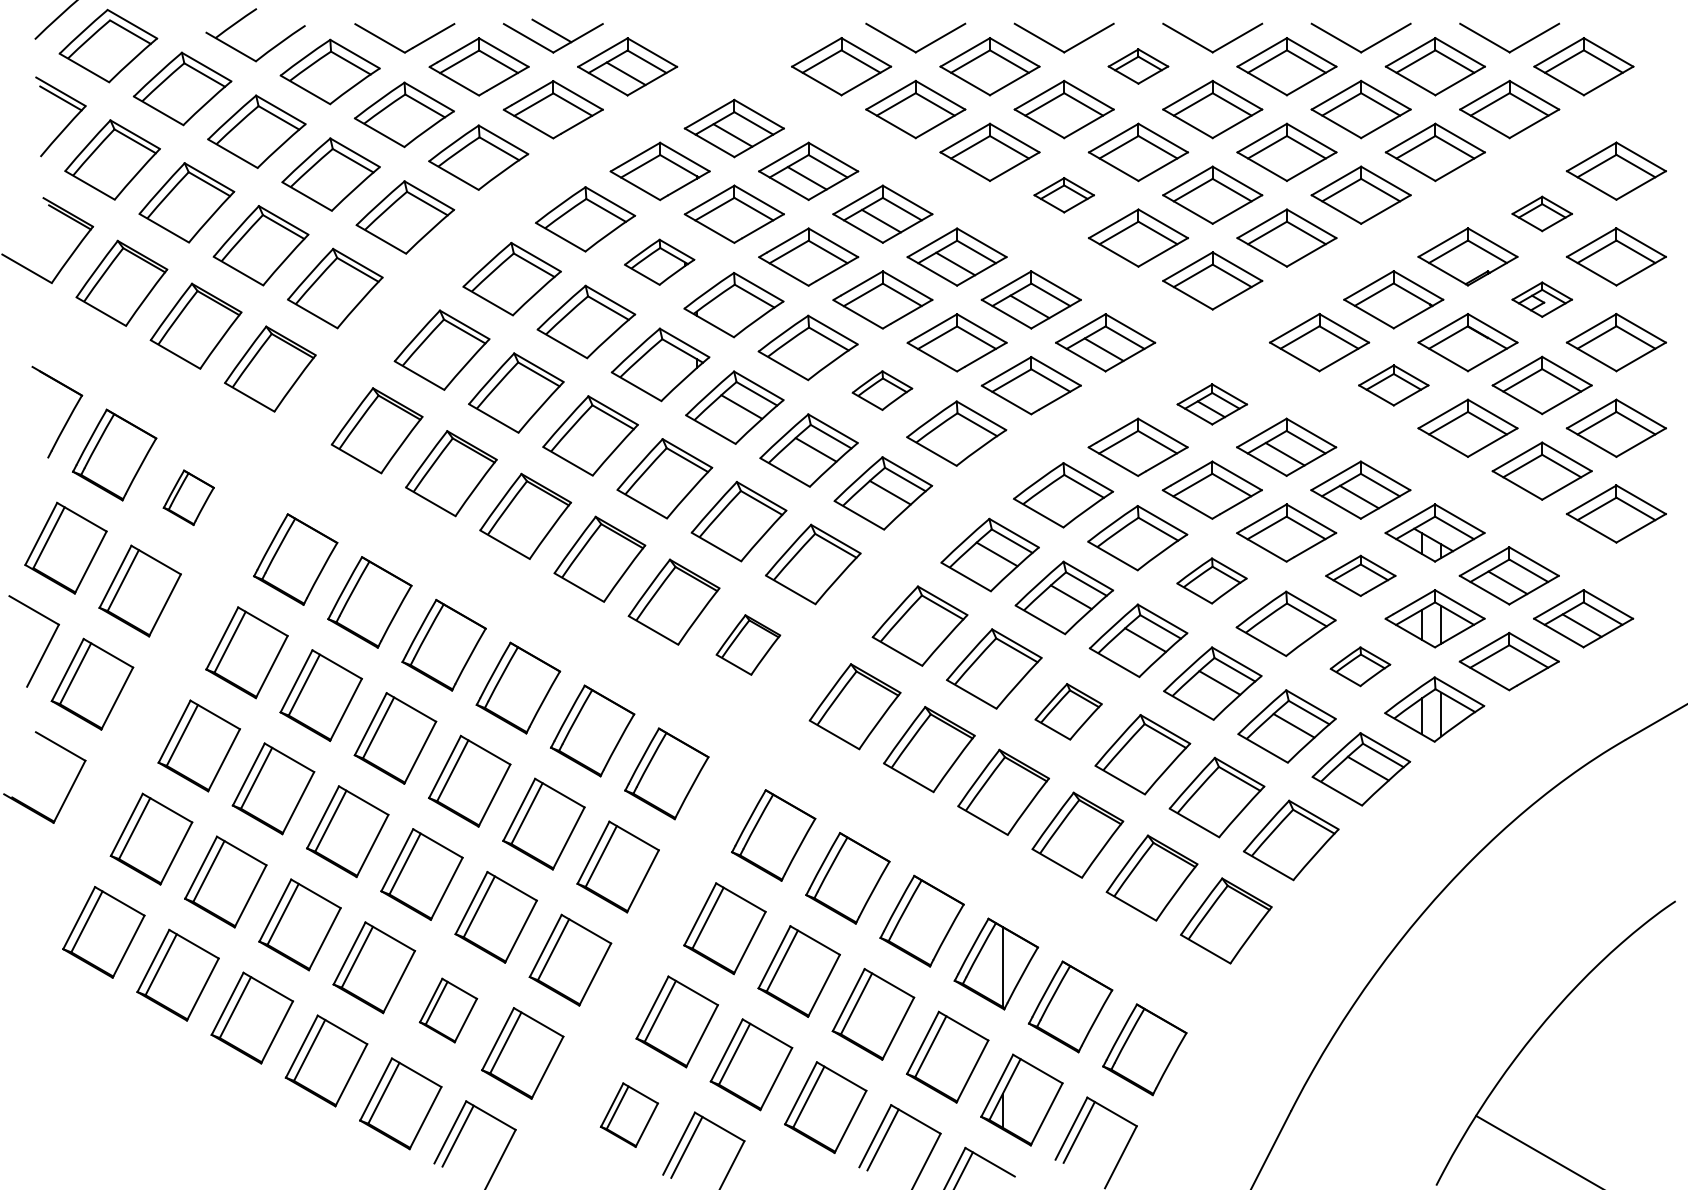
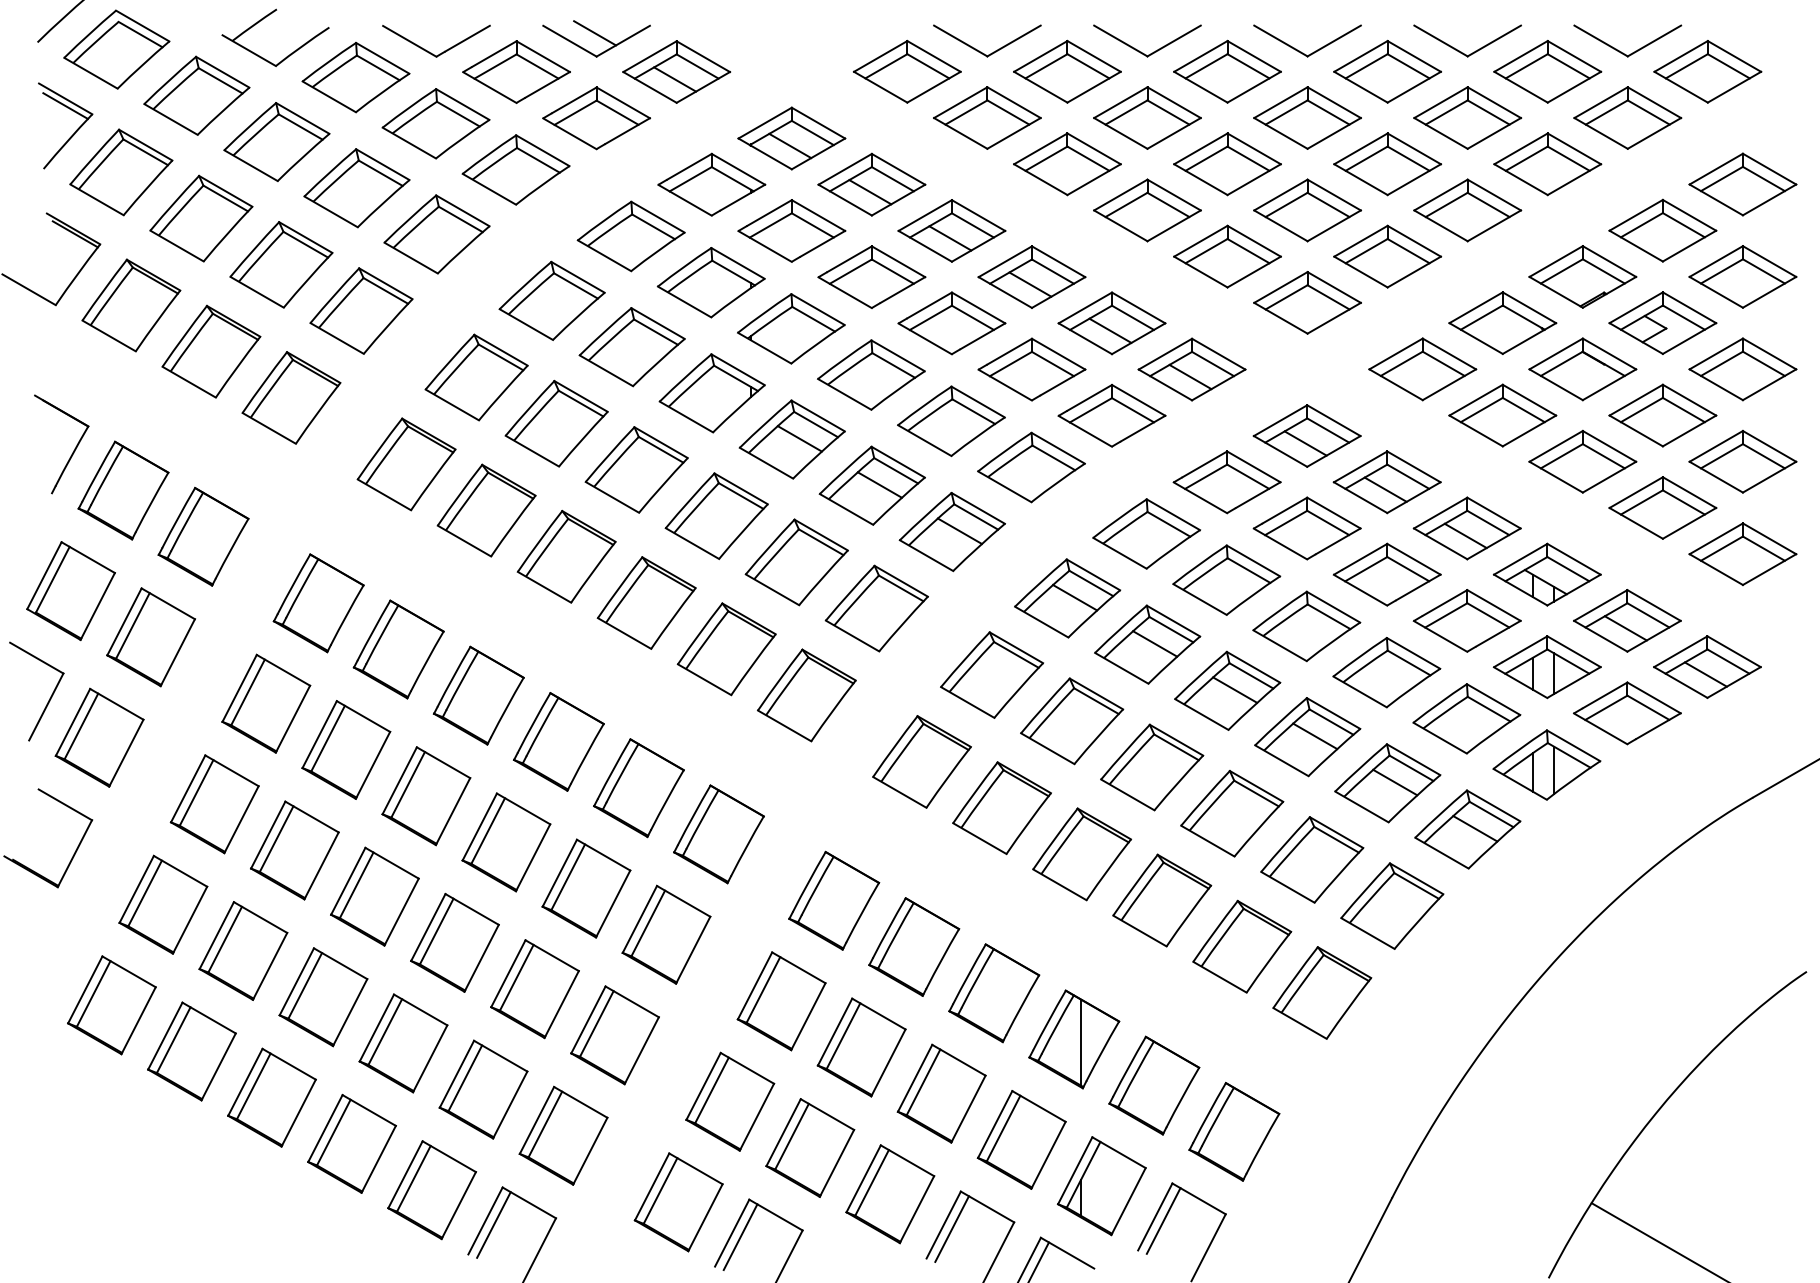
part: (1138, 66) -> (1227, 71), size x1.67
part: (1064, 195) -> (1147, 210), size x1.67
part: (1541, 213) -> (1662, 230), size x1.67
part: (658, 262) -> (710, 282), size x1.43
part: (1541, 299) -> (1662, 322), size x1.67
part: (1393, 385) -> (1502, 415), size x1.43
part: (882, 390) -> (951, 420), size x1.67
part: (1211, 403) -> (1306, 435), size x1.43
part: (188, 497) -> (203, 536), size x1.67
part: (1360, 575) -> (1466, 620), size x1.43
part: (1211, 581) -> (1306, 626), size x1.43
part: (748, 645) -> (806, 695), size x1.43
part: (1360, 666) -> (1466, 718), size x1.67
part: (1068, 711) -> (1152, 767), size x1.43
part: (448, 1010) -> (483, 1089), size x1.43
part: (629, 1115) -> (678, 1202), size x1.43

